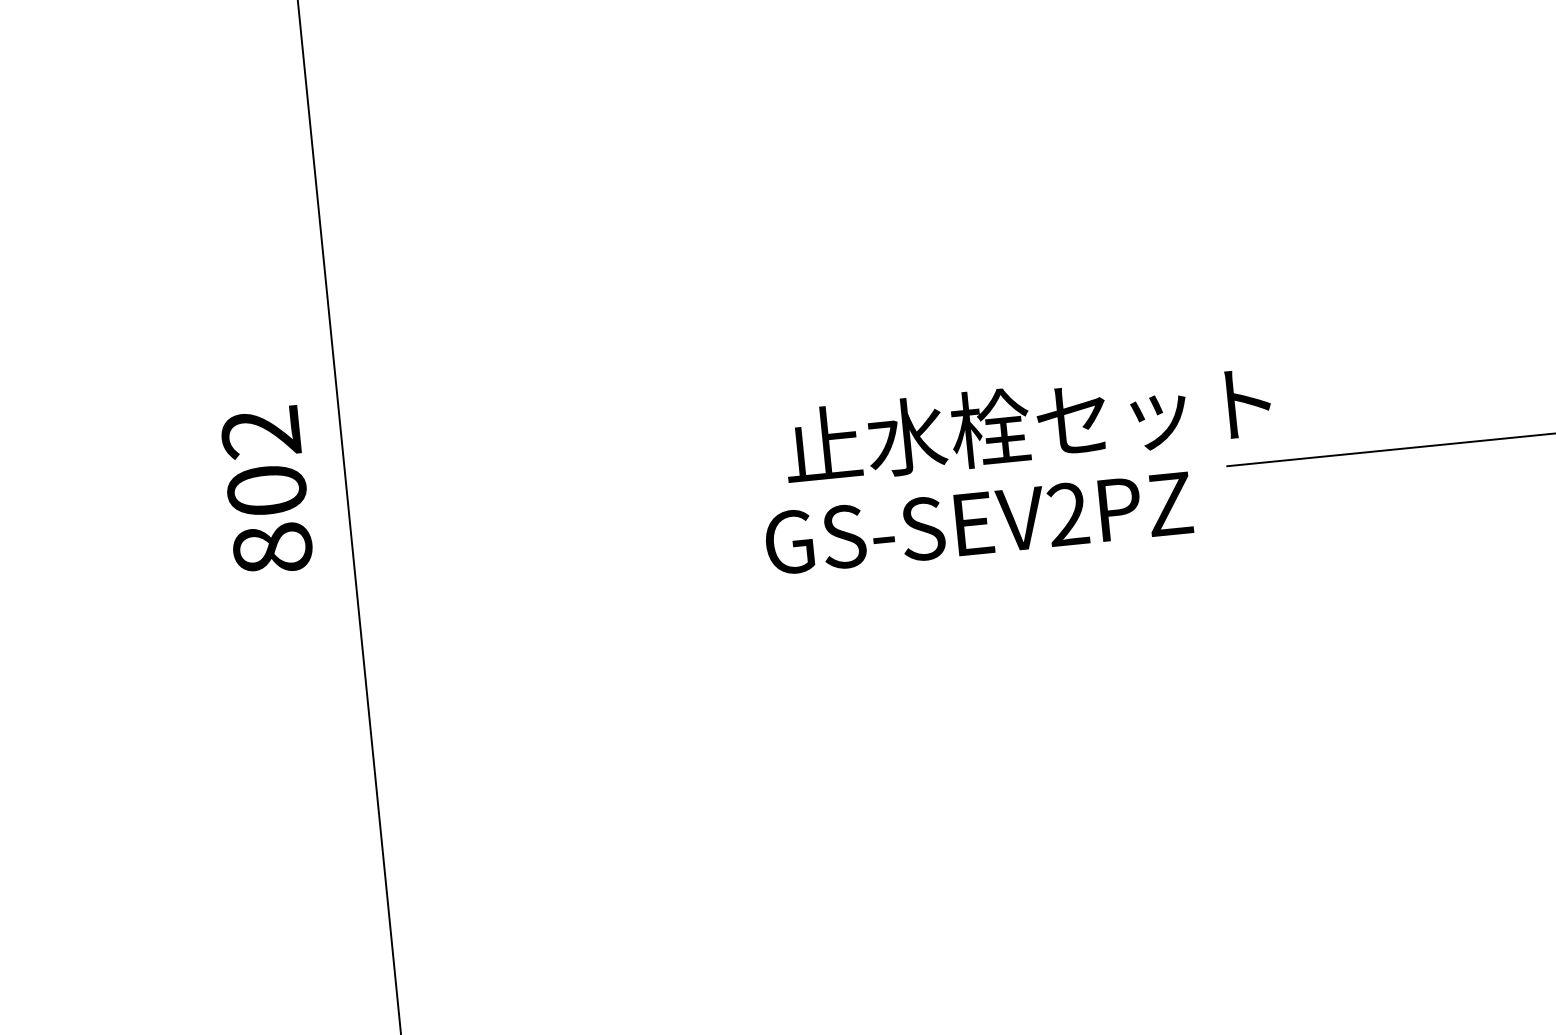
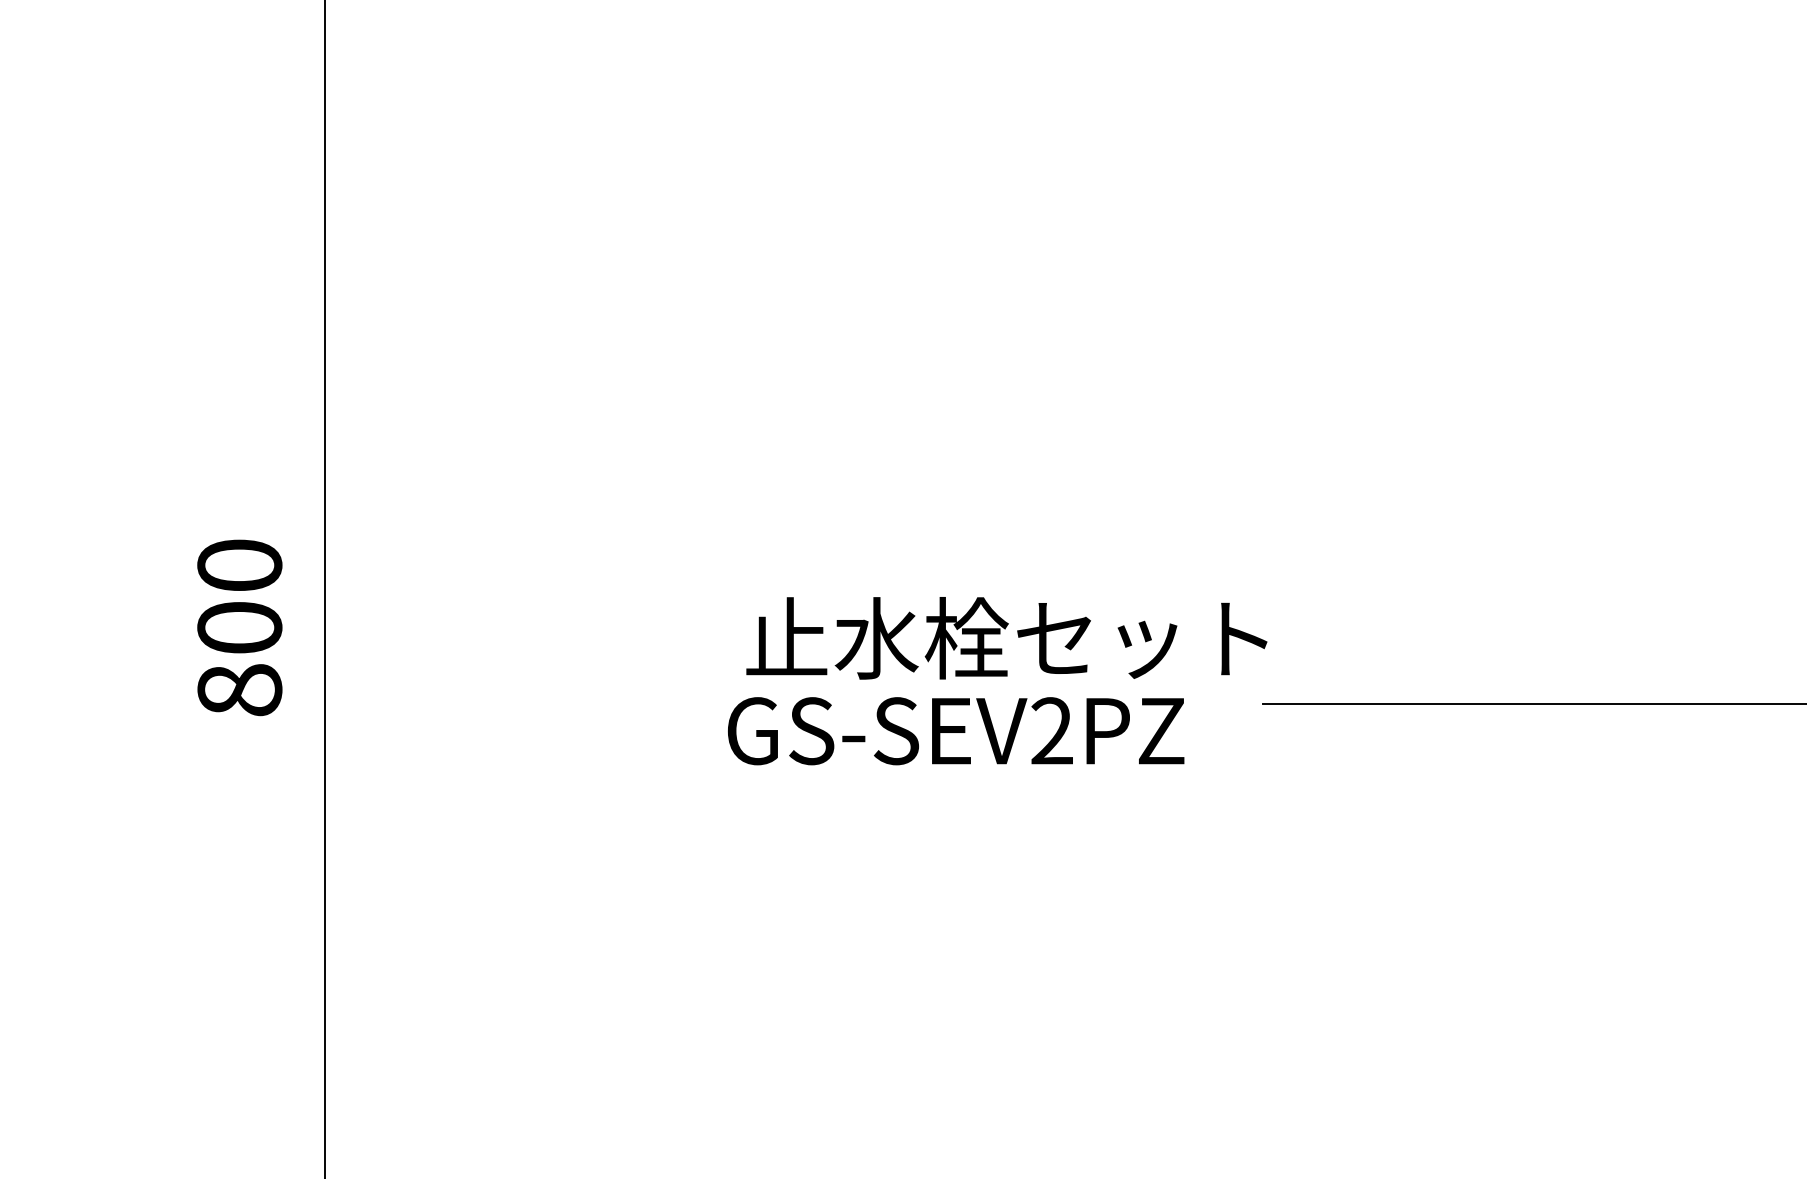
text: (1027, 424) -> (1006, 638), moved
text: (260, 432) -> (239, 565), 802 -> 800
text: (979, 523) -> (956, 731), moved

